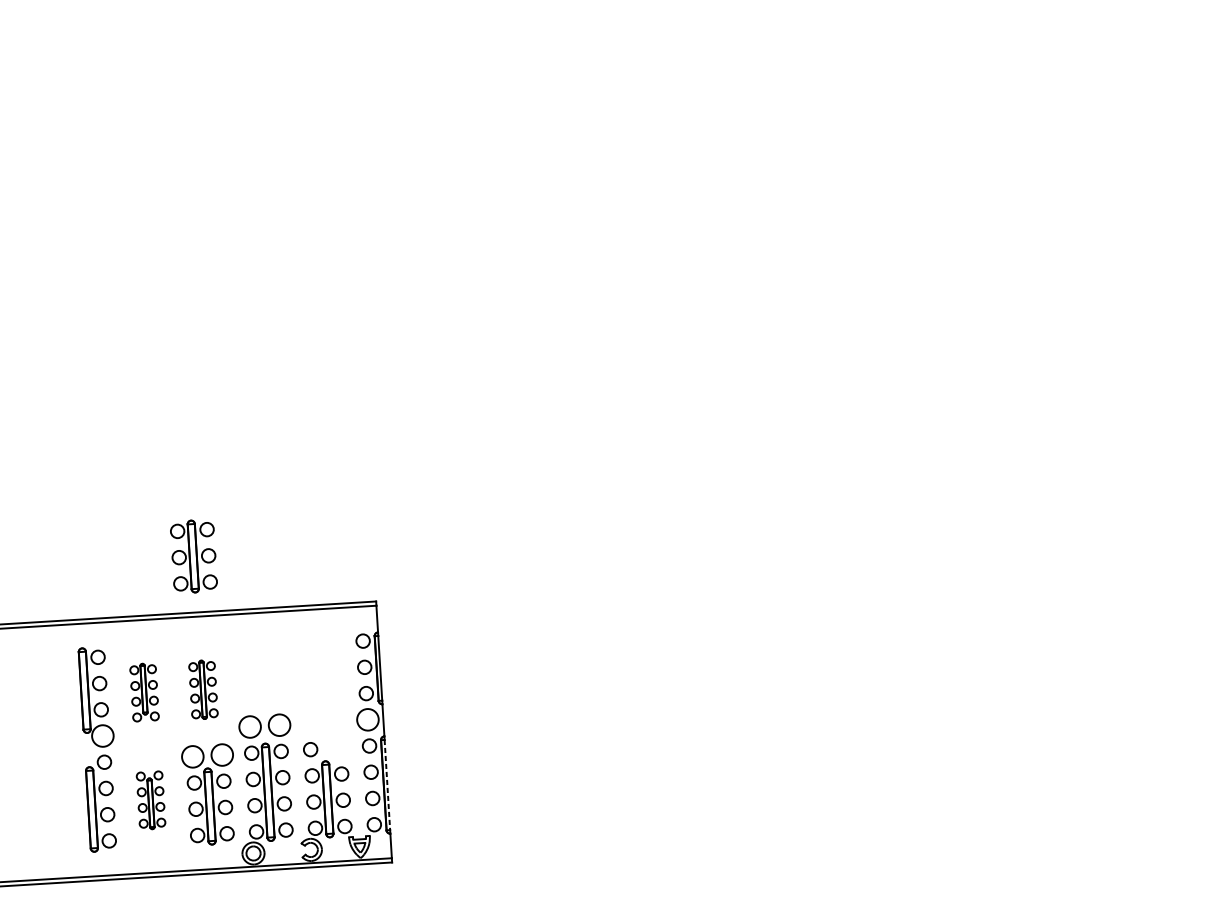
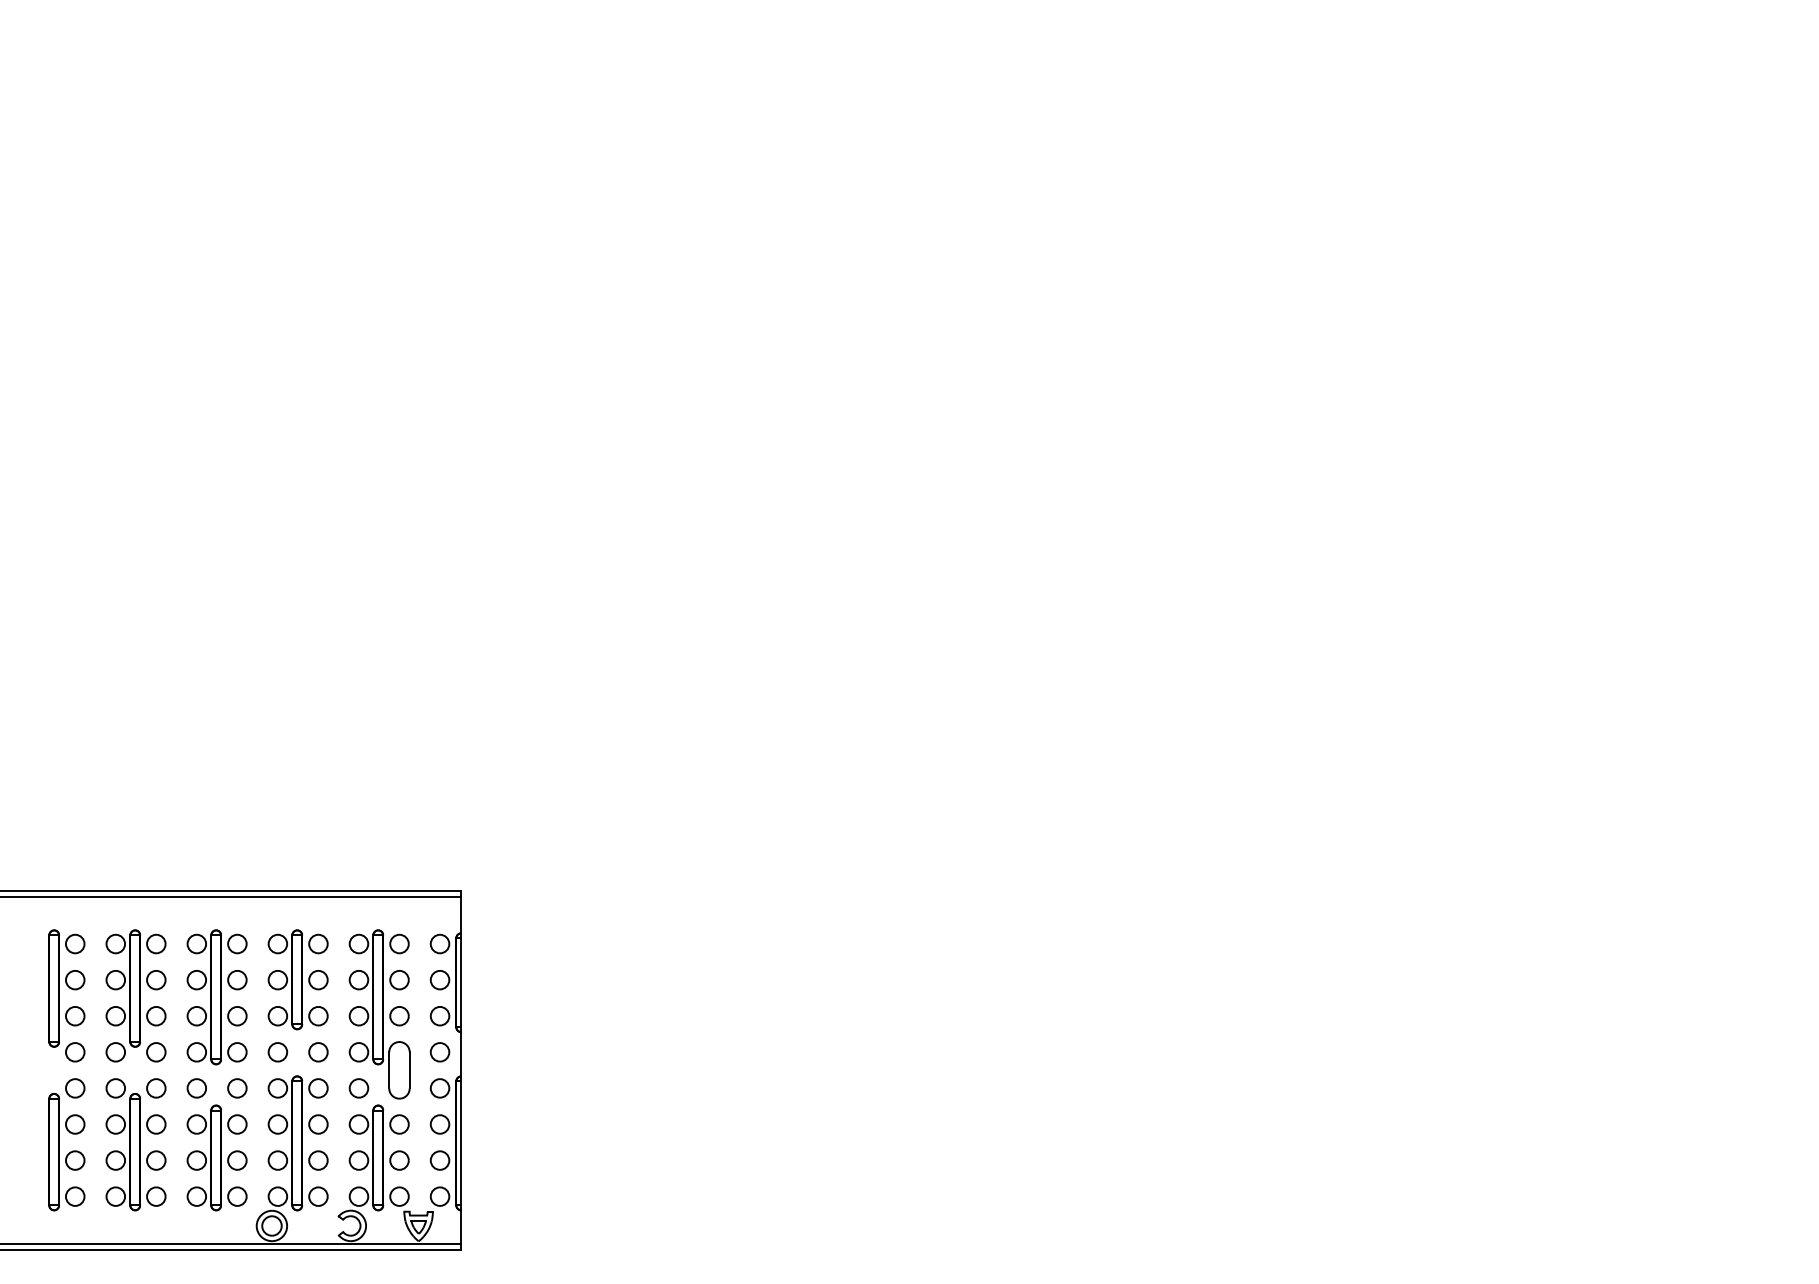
part: (193, 556) -> (297, 979), moved
part: (203, 689) -> (216, 997), size x1.67
part: (144, 692) -> (135, 995), size x1.67
part: (322, 695) -> (379, 1014), added
circle: (367, 719) -> (439, 1052), size x0.62
circle: (279, 725) -> (318, 1052), size x0.62
circle: (249, 727) -> (277, 1052), size x0.62
circle: (102, 736) -> (74, 1052), size x0.62
circle: (222, 755) -> (237, 1088), size x0.62
circle: (192, 756) -> (196, 1088), size x0.62
line: (387, 785) -> (461, 1143), dashed -> solid
part: (150, 800) -> (135, 1144), size x1.67

